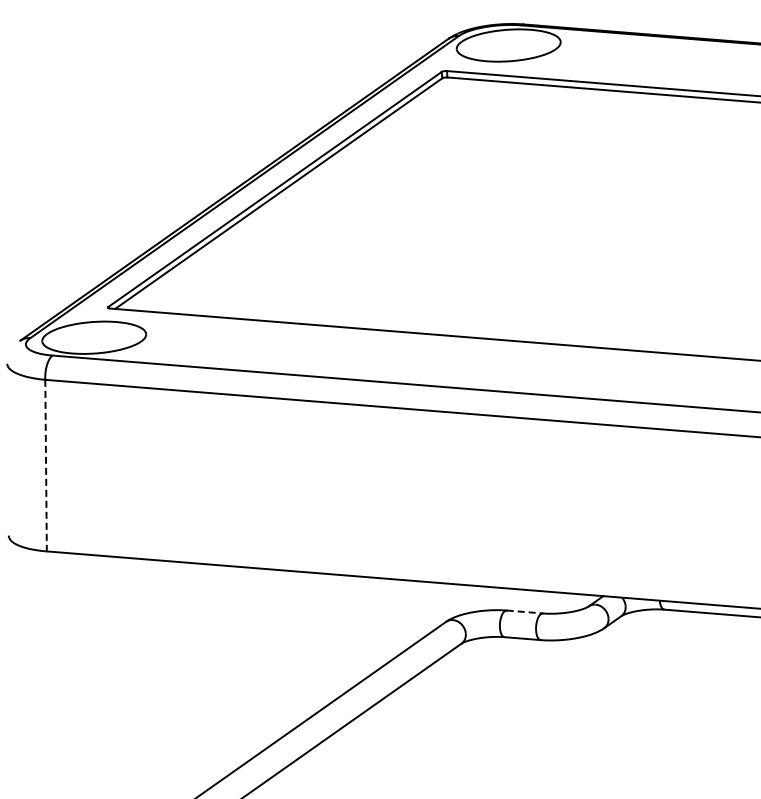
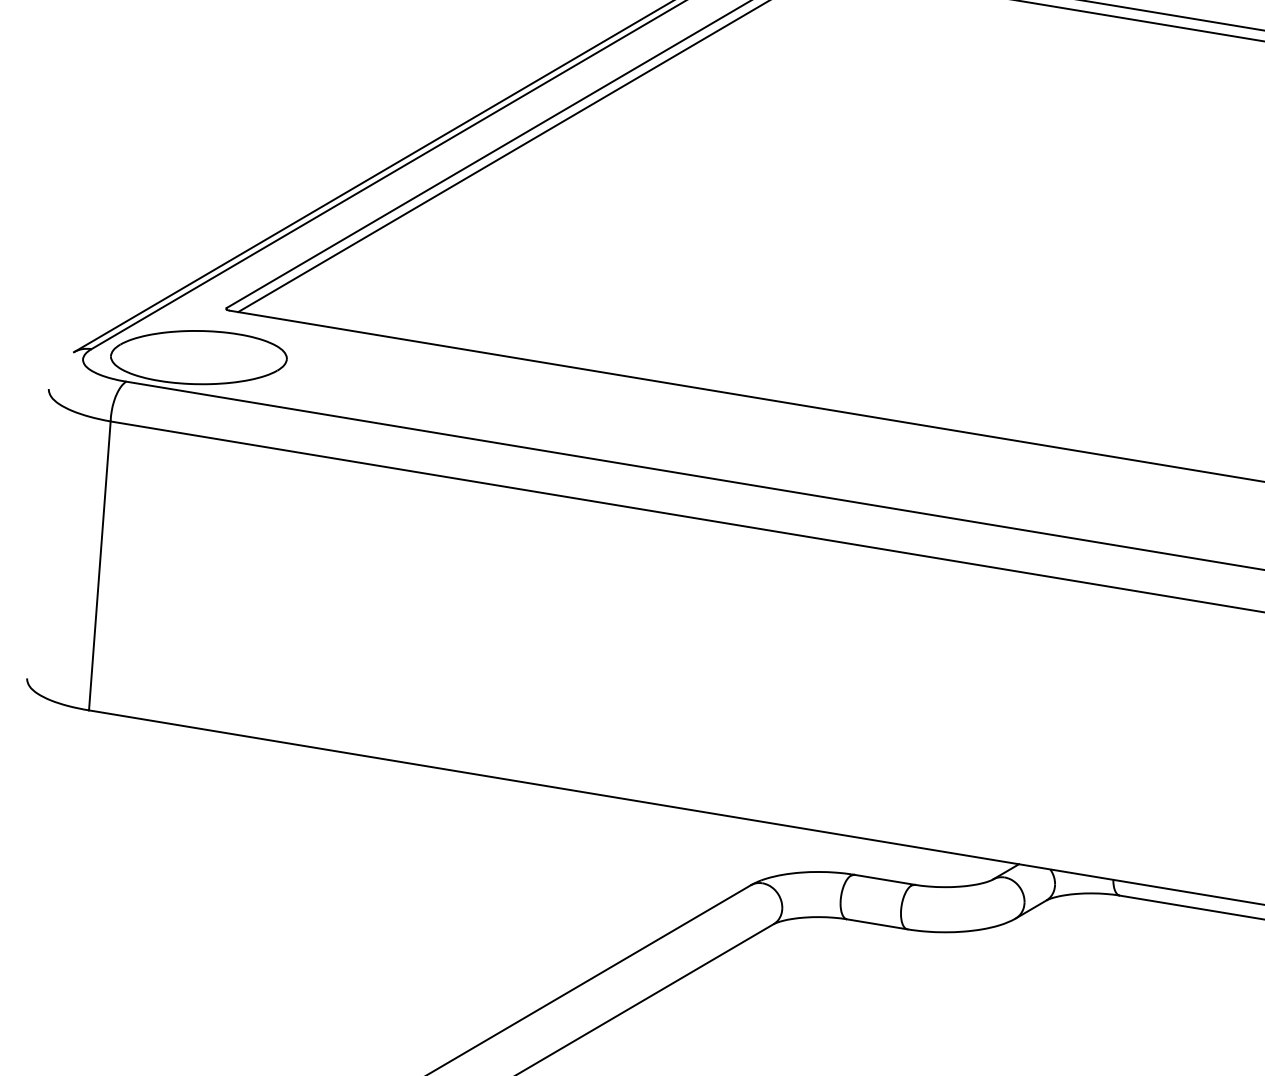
line: (46, 465) -> (100, 565), dashed -> solid
line: (525, 612) -> (885, 880), dashed -> solid

